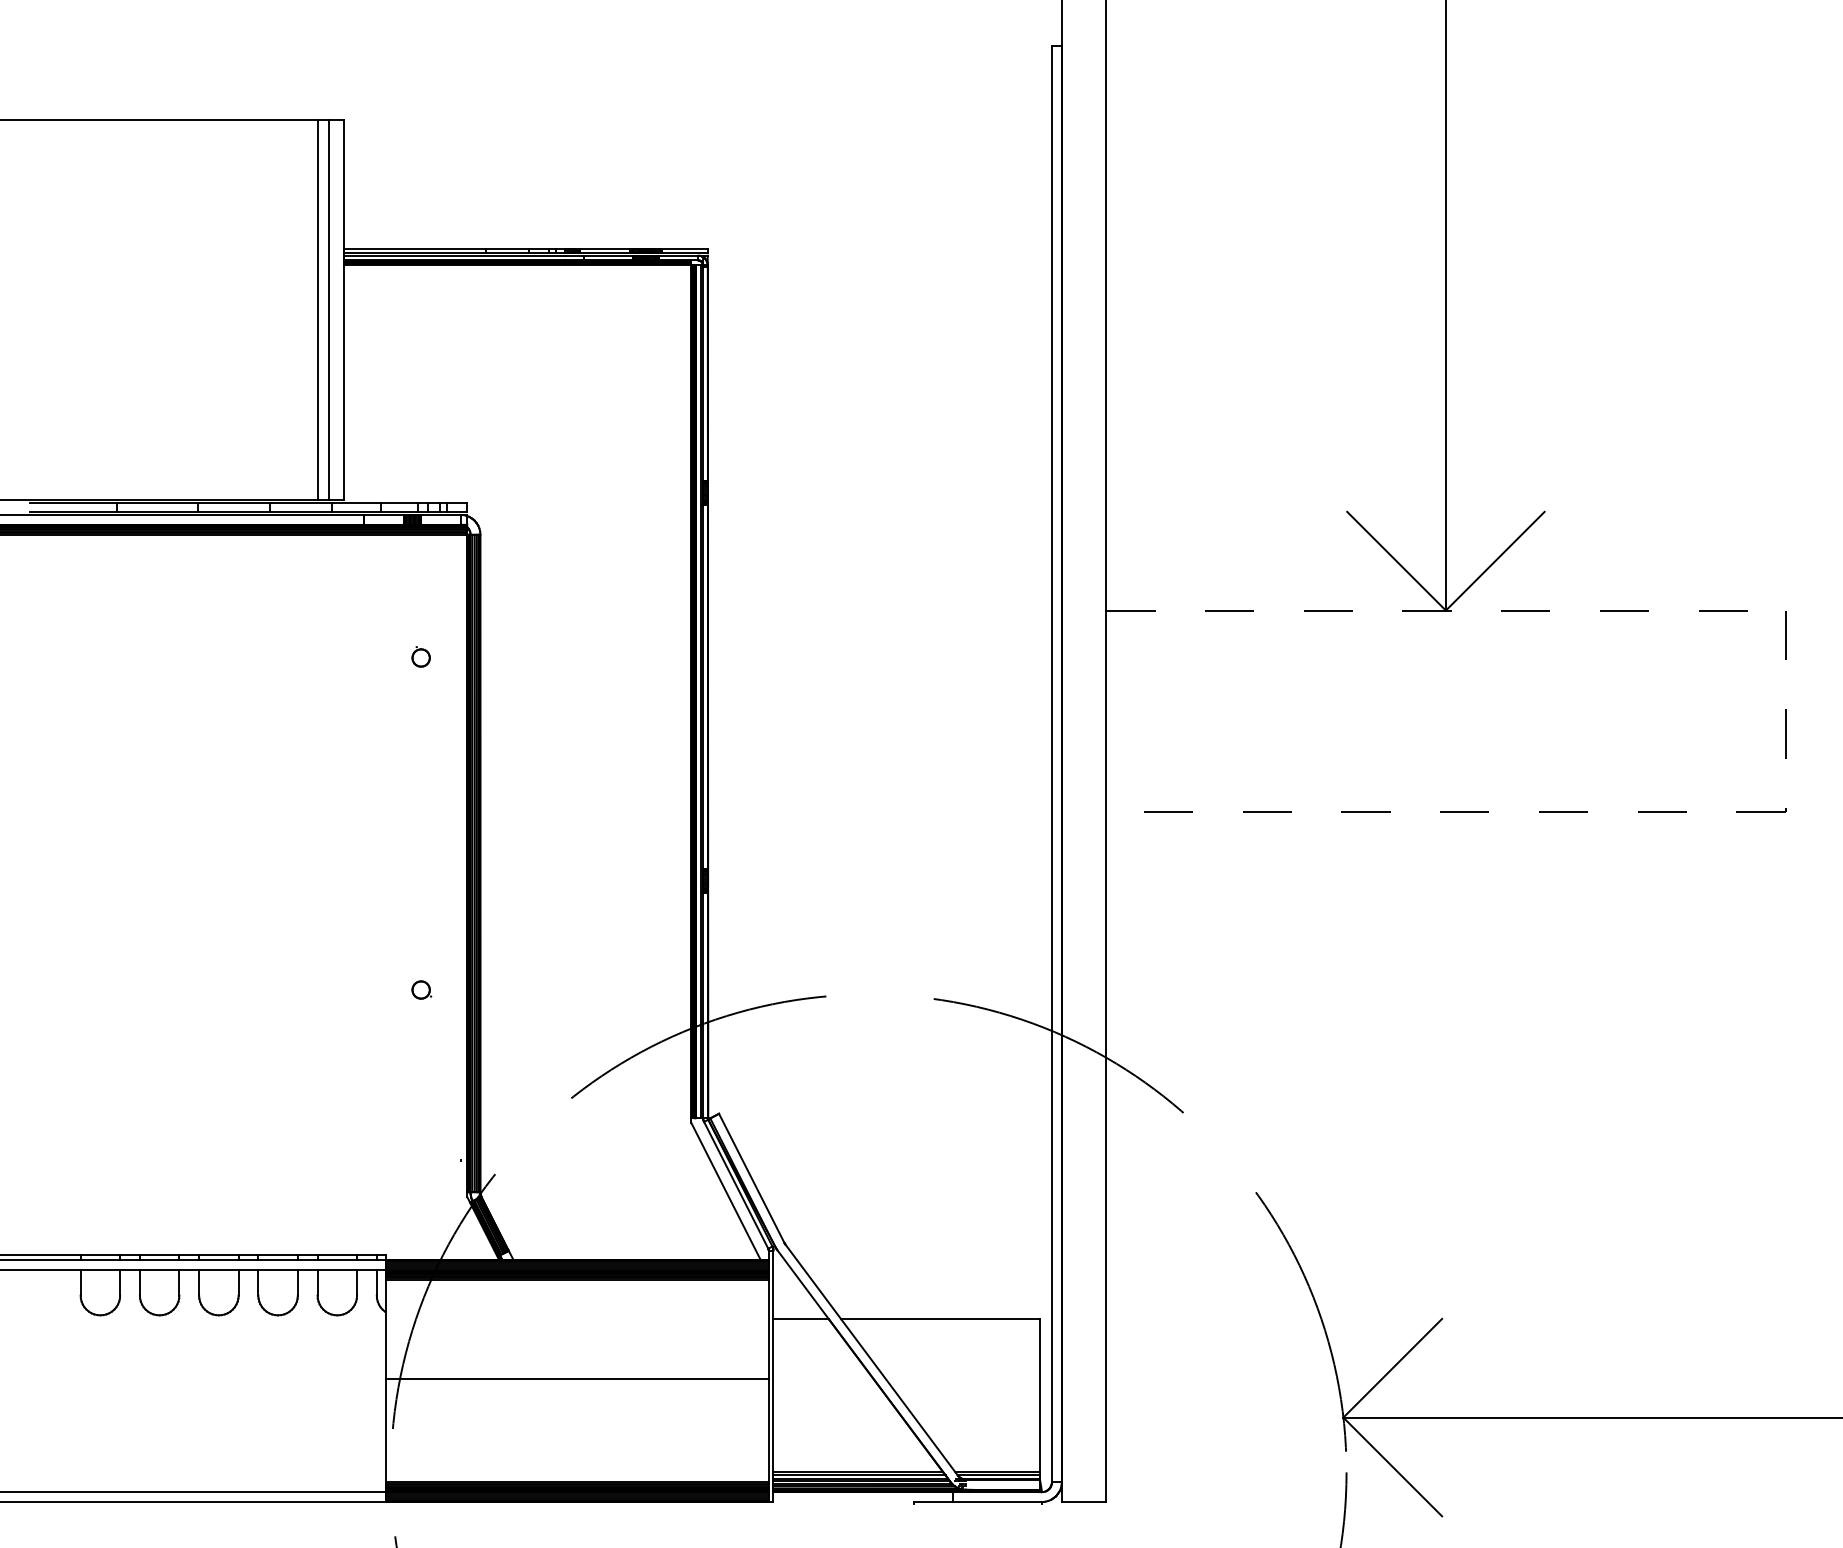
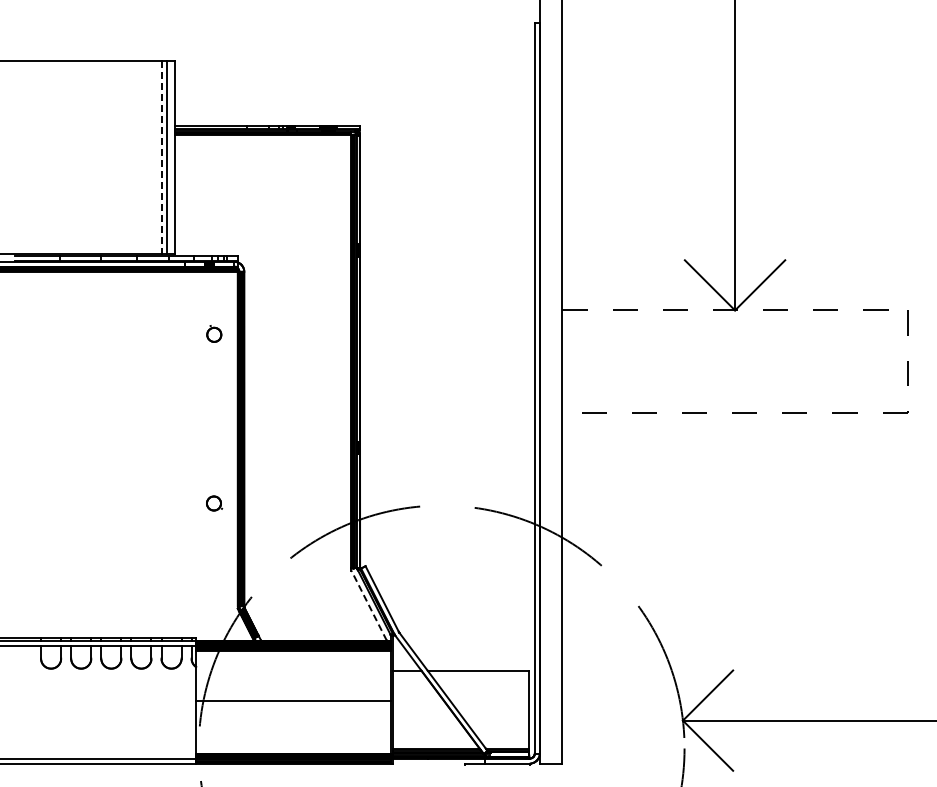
line: (317, 309) -> (161, 157), solid -> dashed
part: (419, 655) -> (213, 333), size x1.6
part: (421, 988) -> (214, 502), size x1.6
line: (724, 1191) -> (368, 605), solid -> dashed

